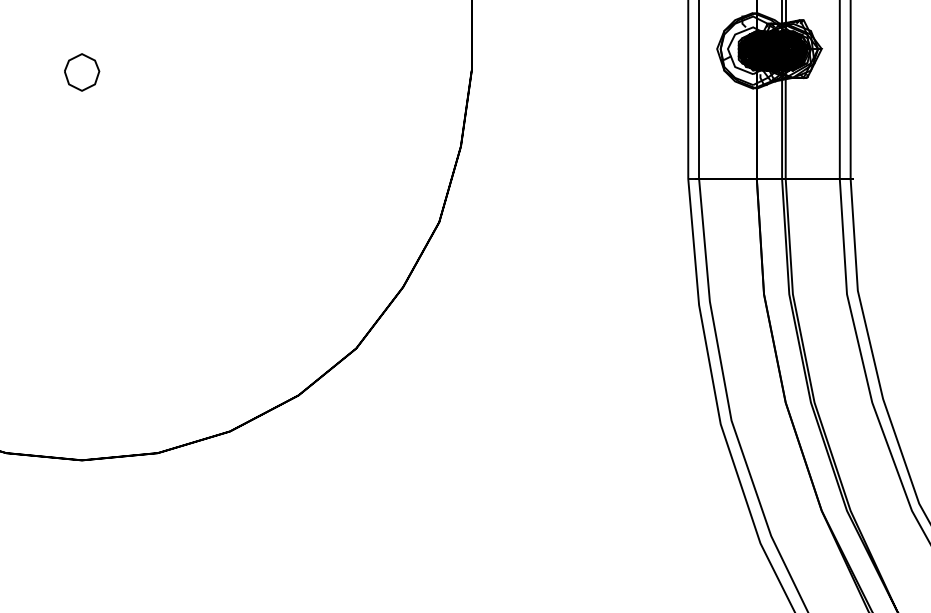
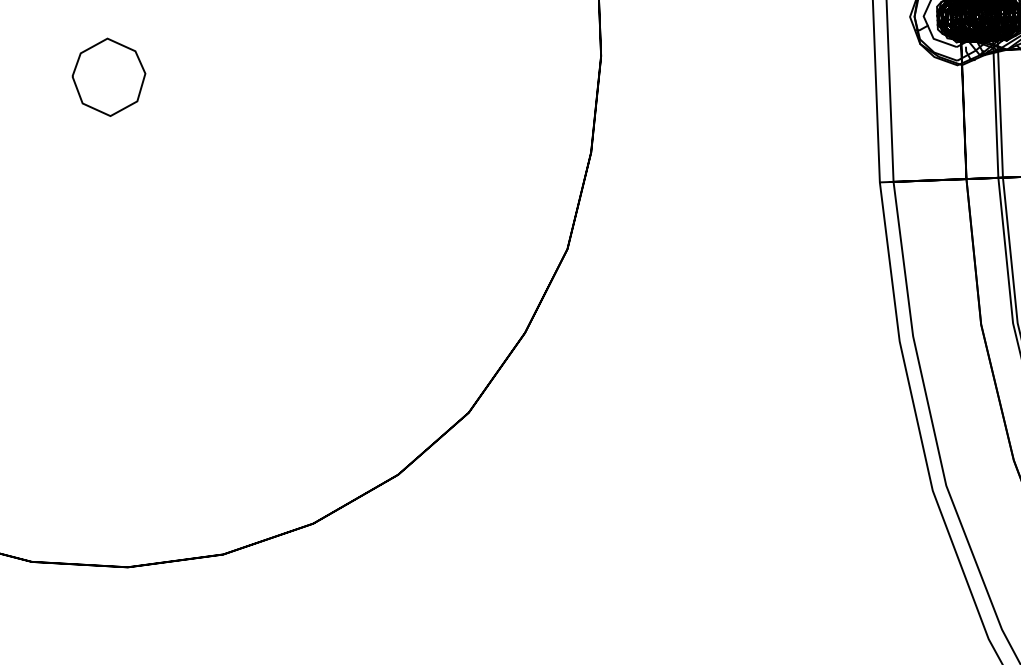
part: (81, 72) -> (108, 77), size x1.67

